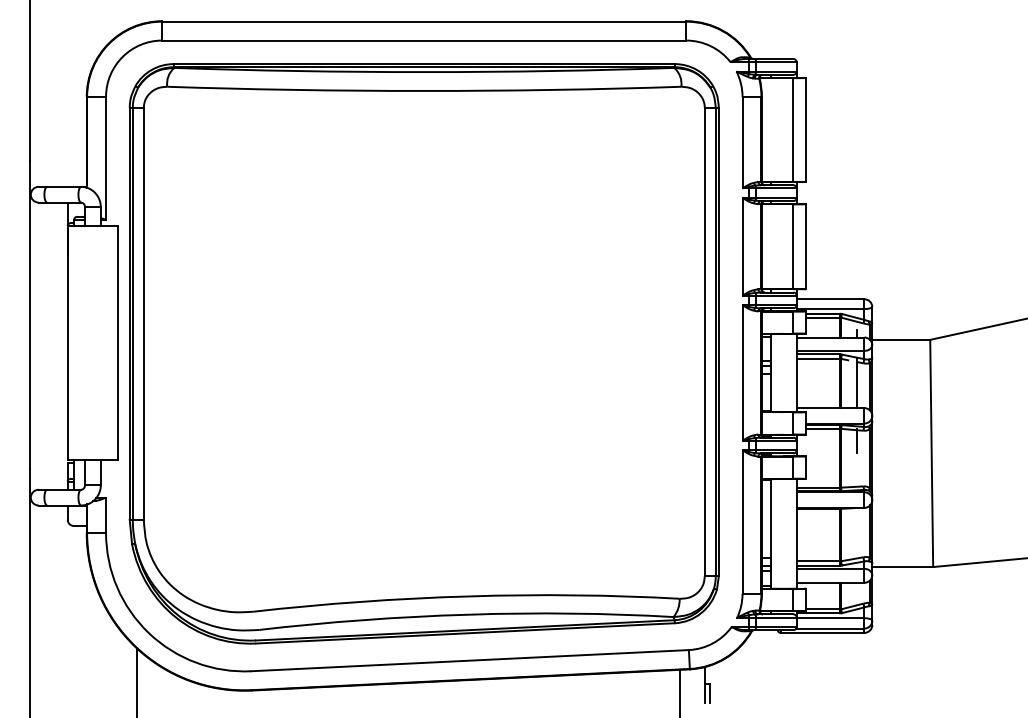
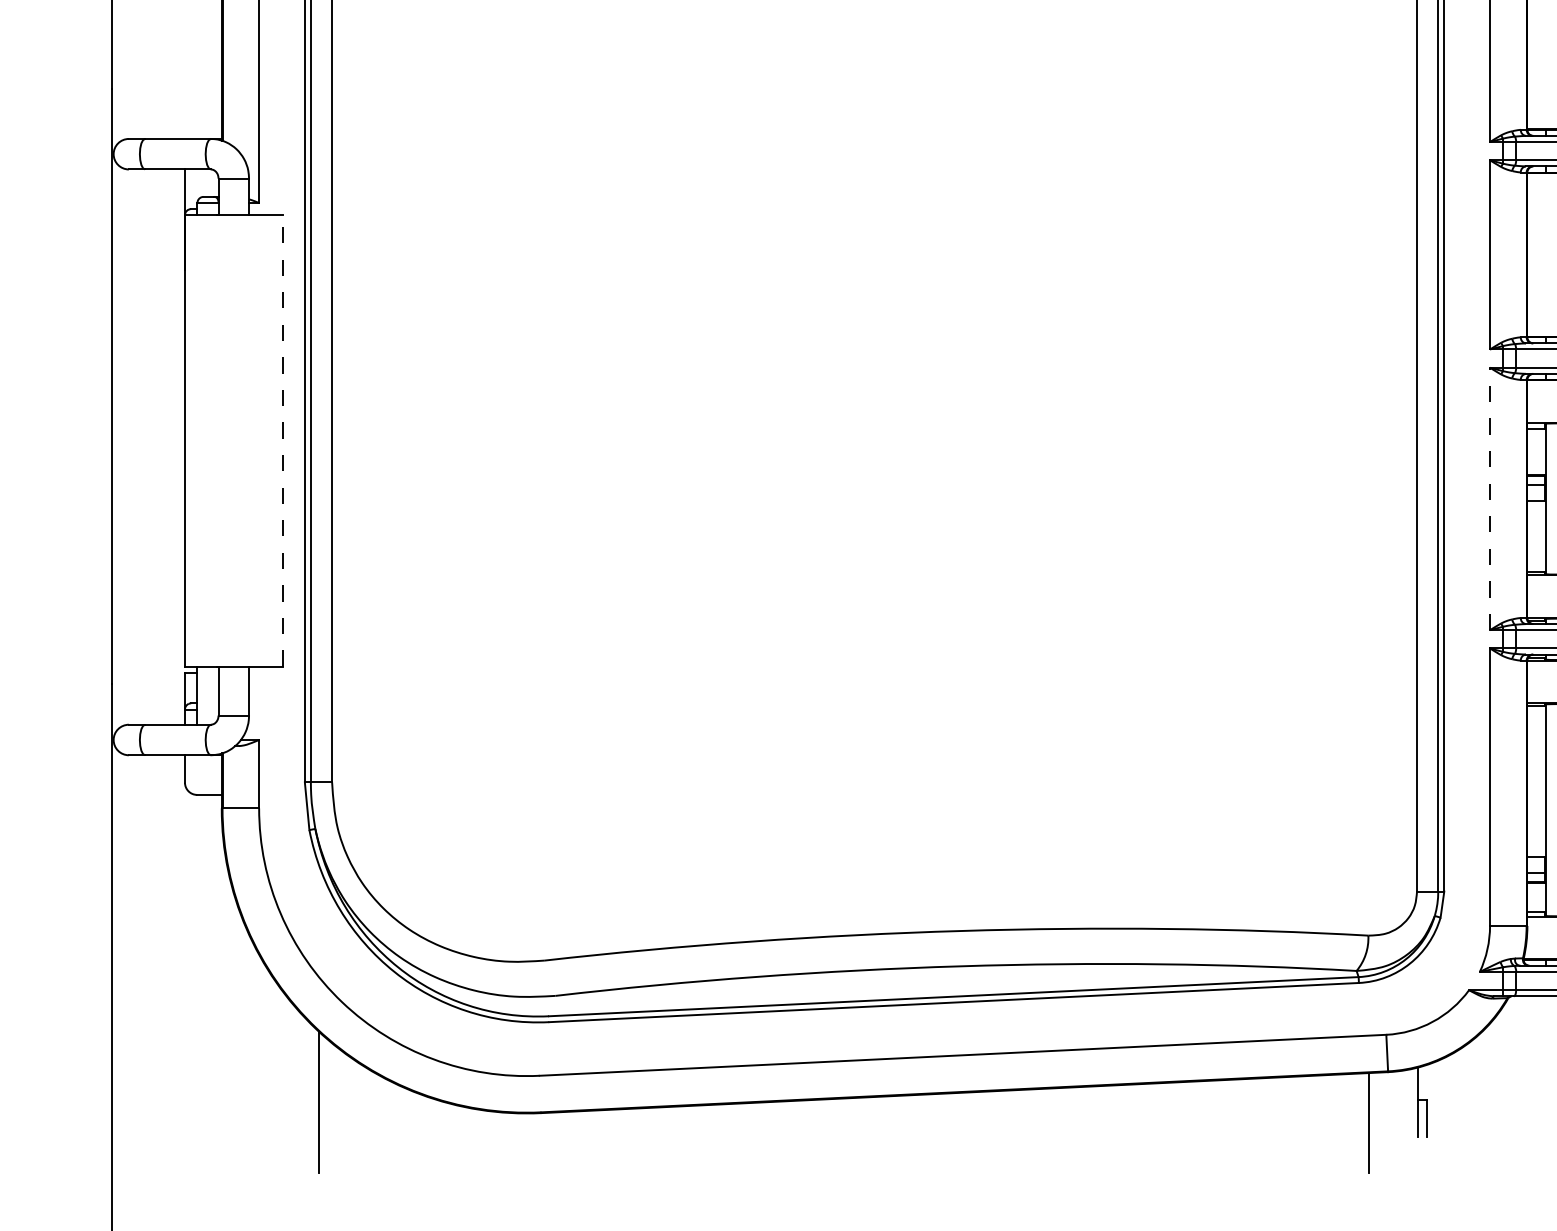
line: (118, 343) -> (283, 441), solid -> dashed
line: (742, 373) -> (1489, 499), solid -> dashed

